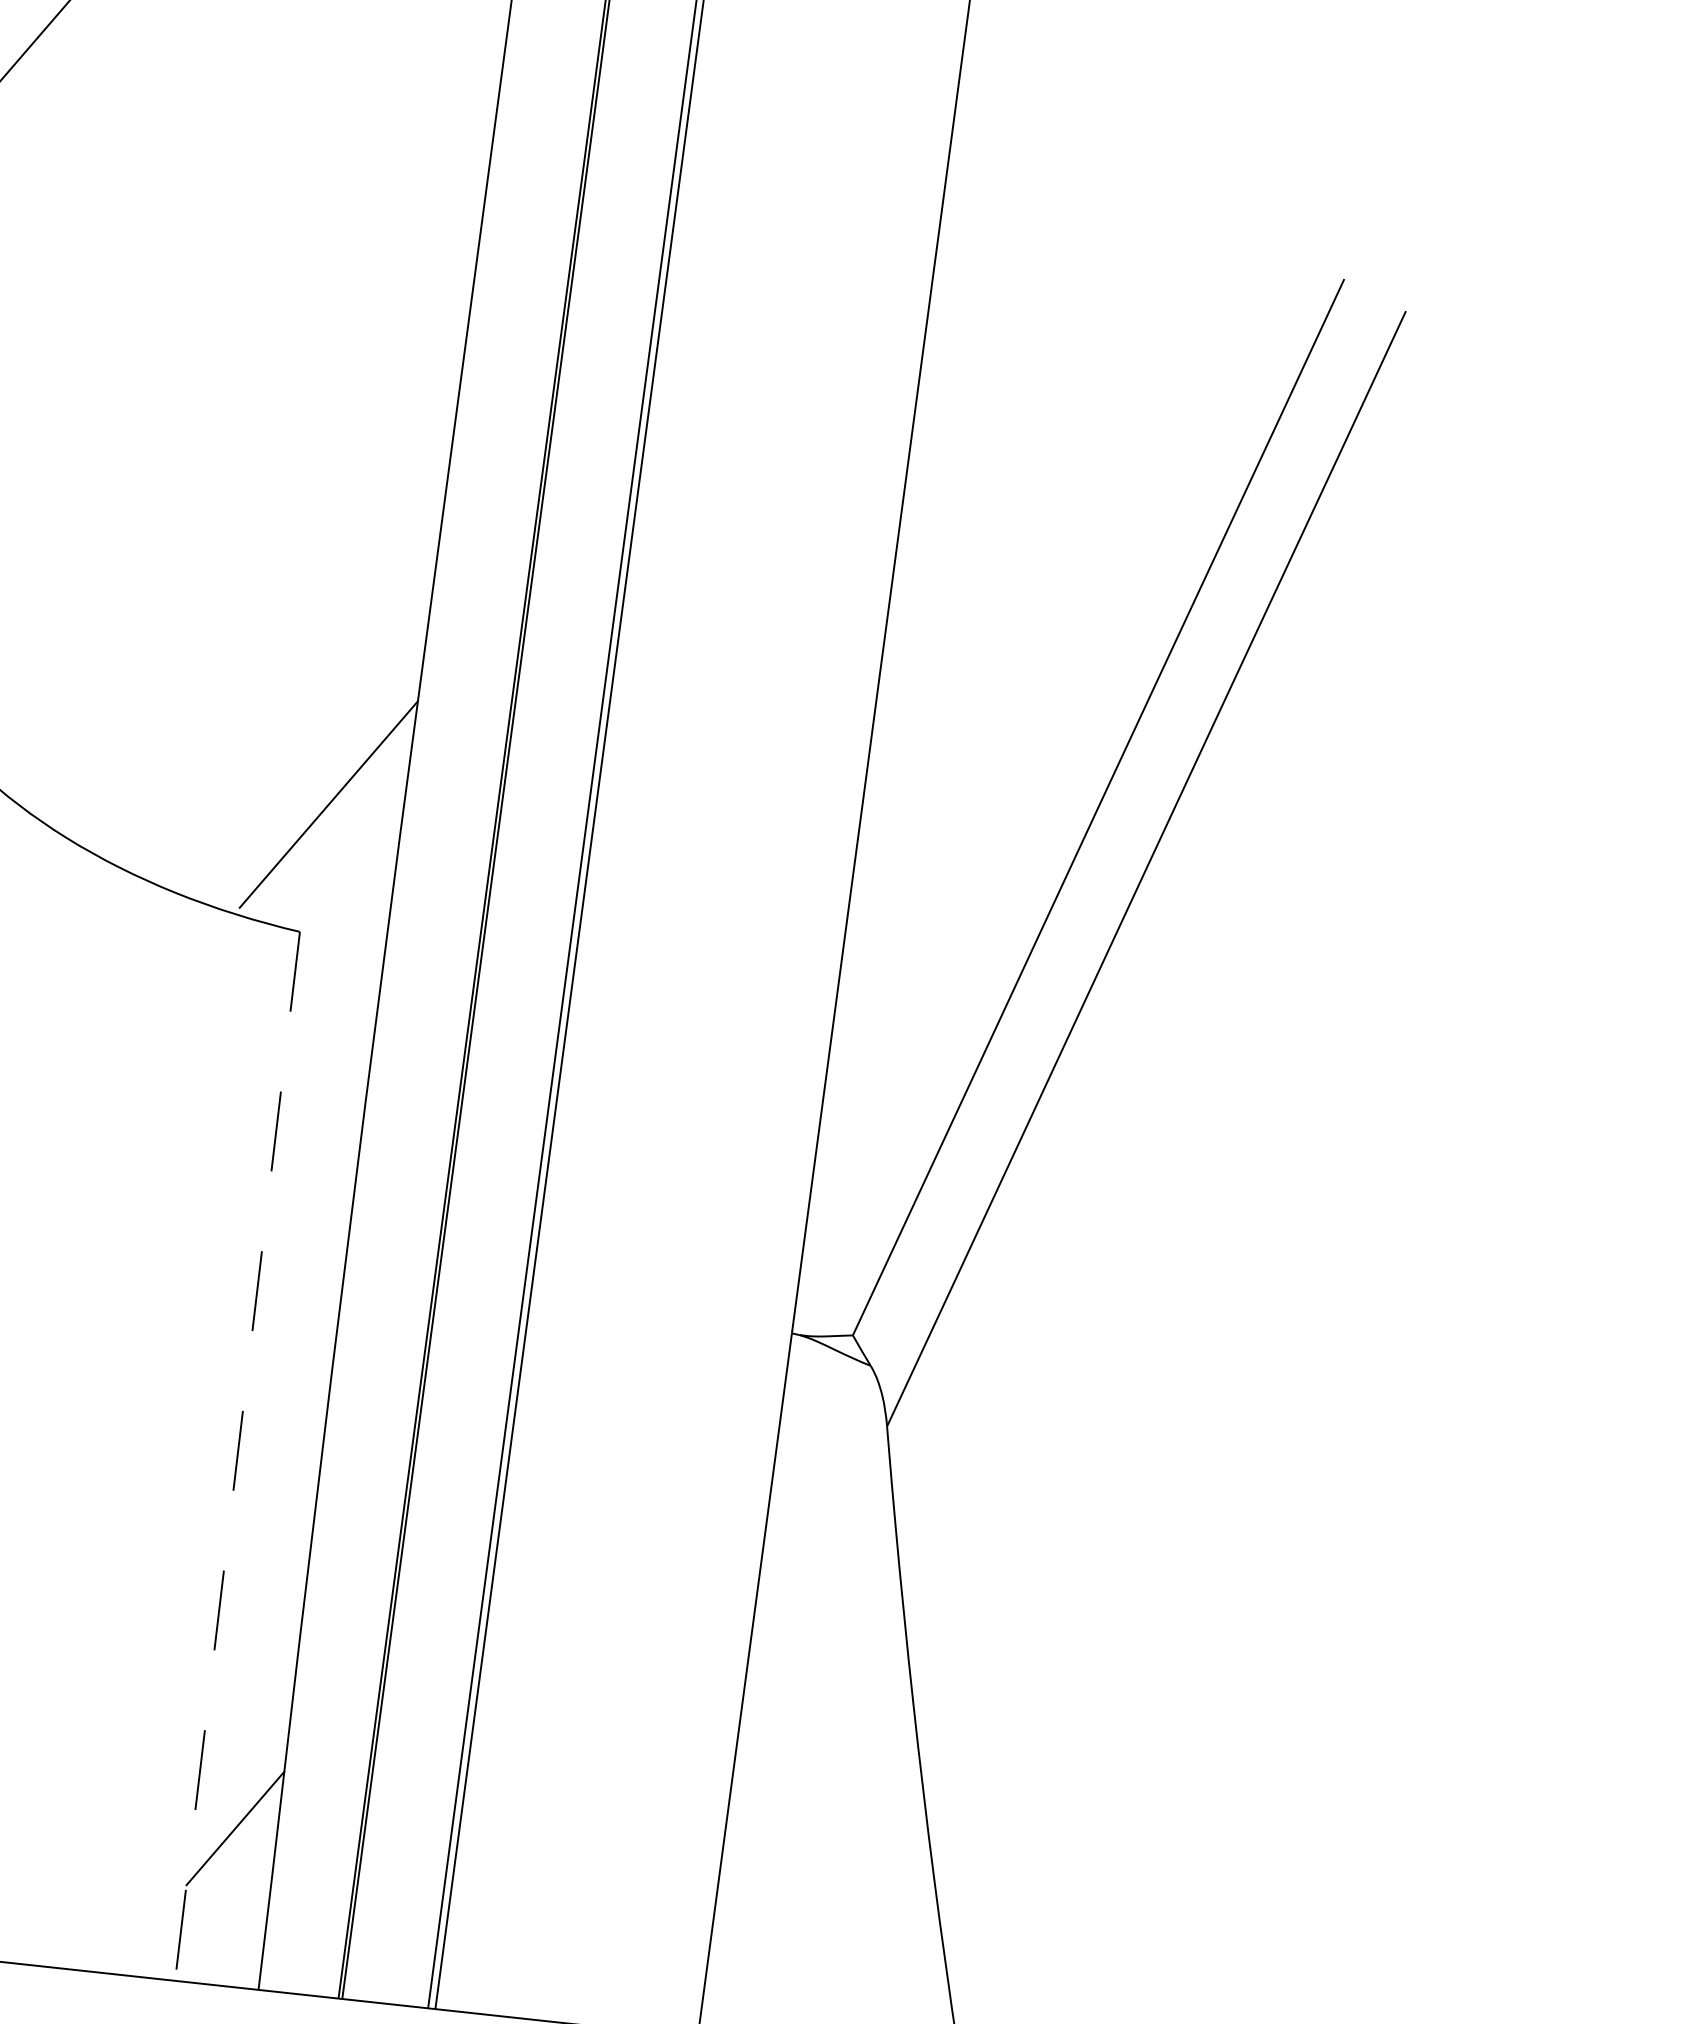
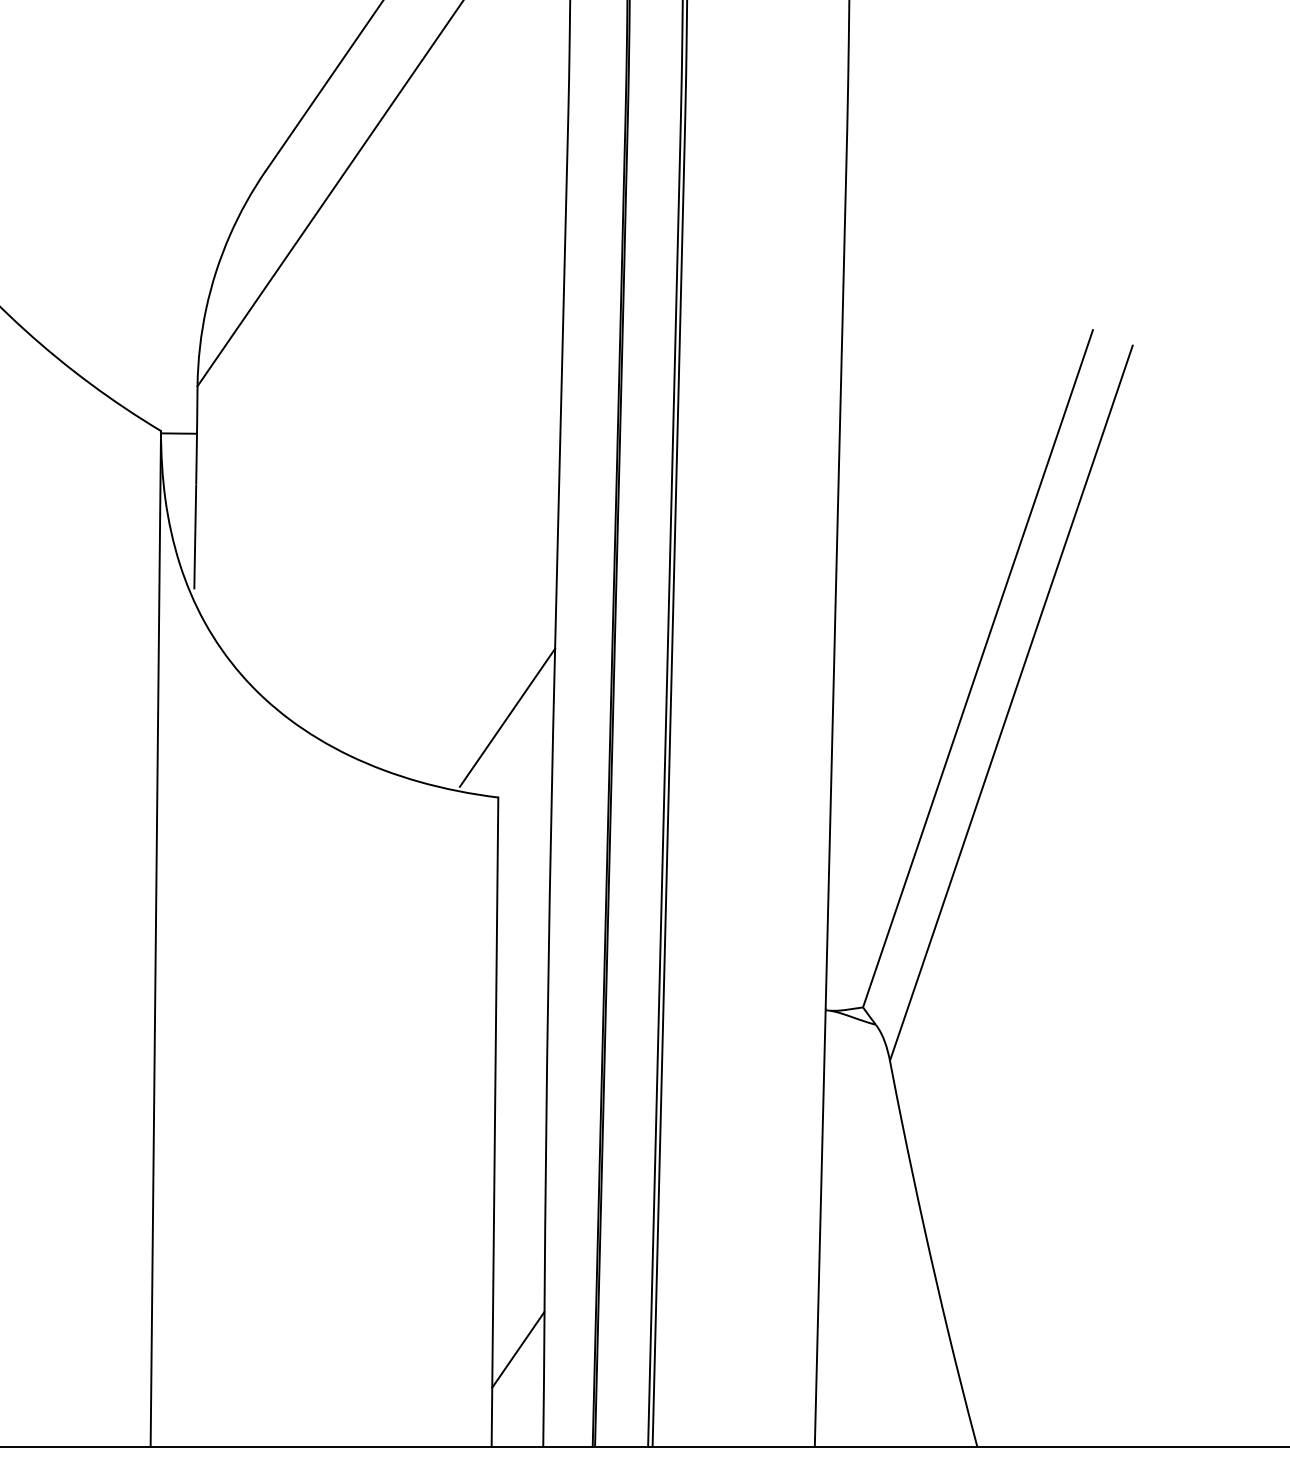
line: (236, 1456) -> (494, 1122), dashed -> solid

